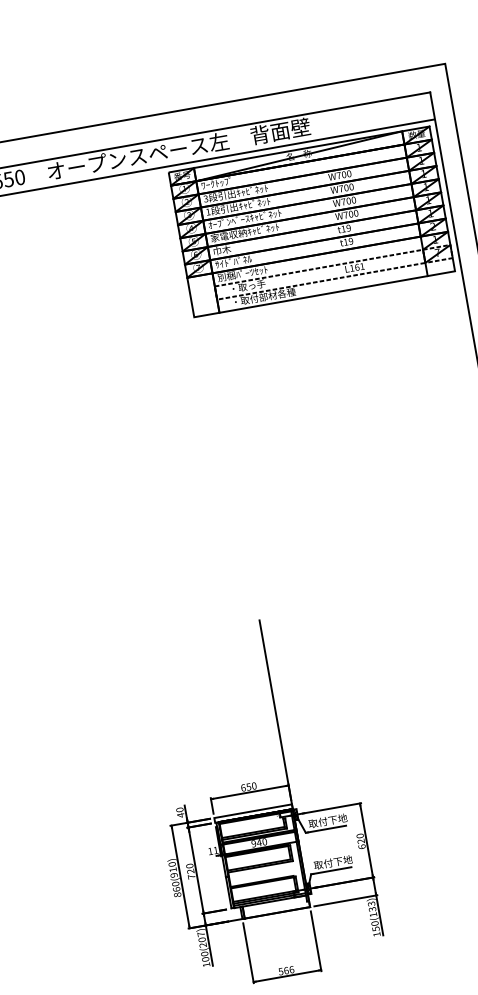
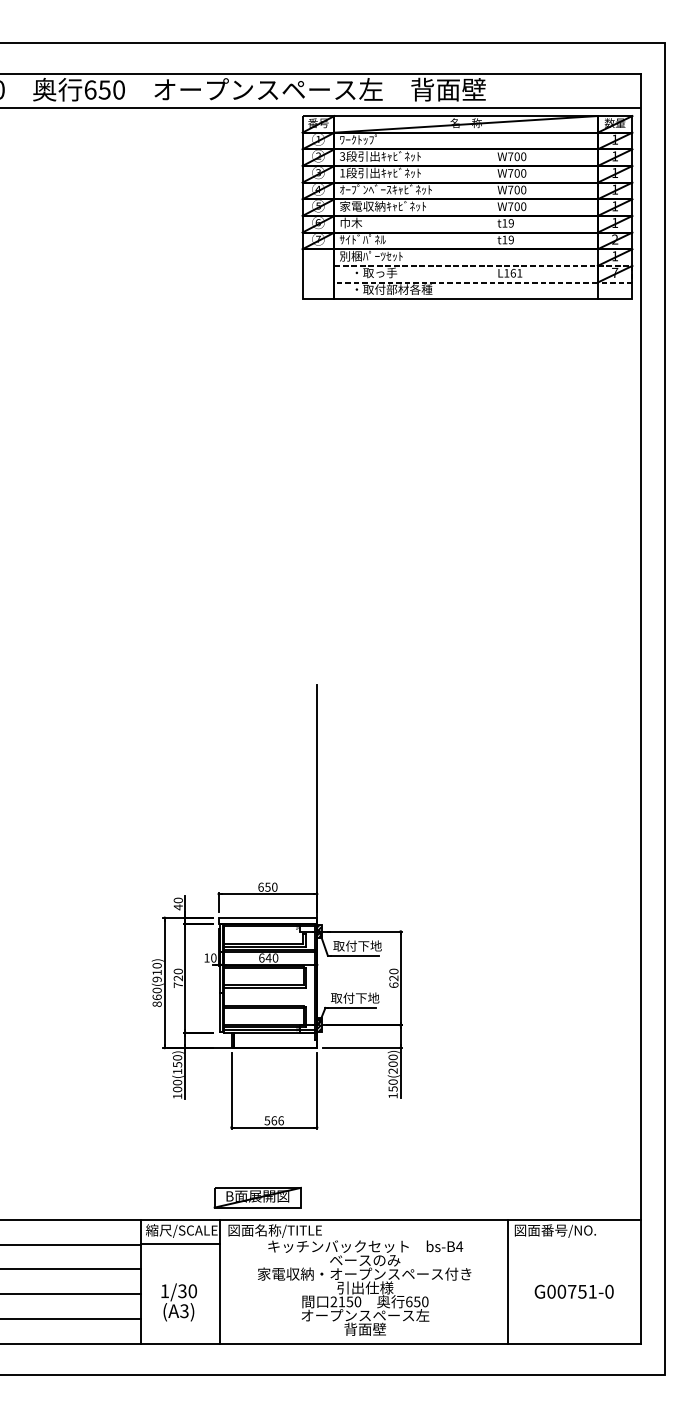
text: (253, 843) -> (261, 957), 940 -> 640
text: (215, 850) -> (213, 957), 11 -> 10
text: (371, 908) -> (392, 1063), 150(133) -> 150(200)
text: (202, 939) -> (177, 1064), 100(207) -> 100(150)

